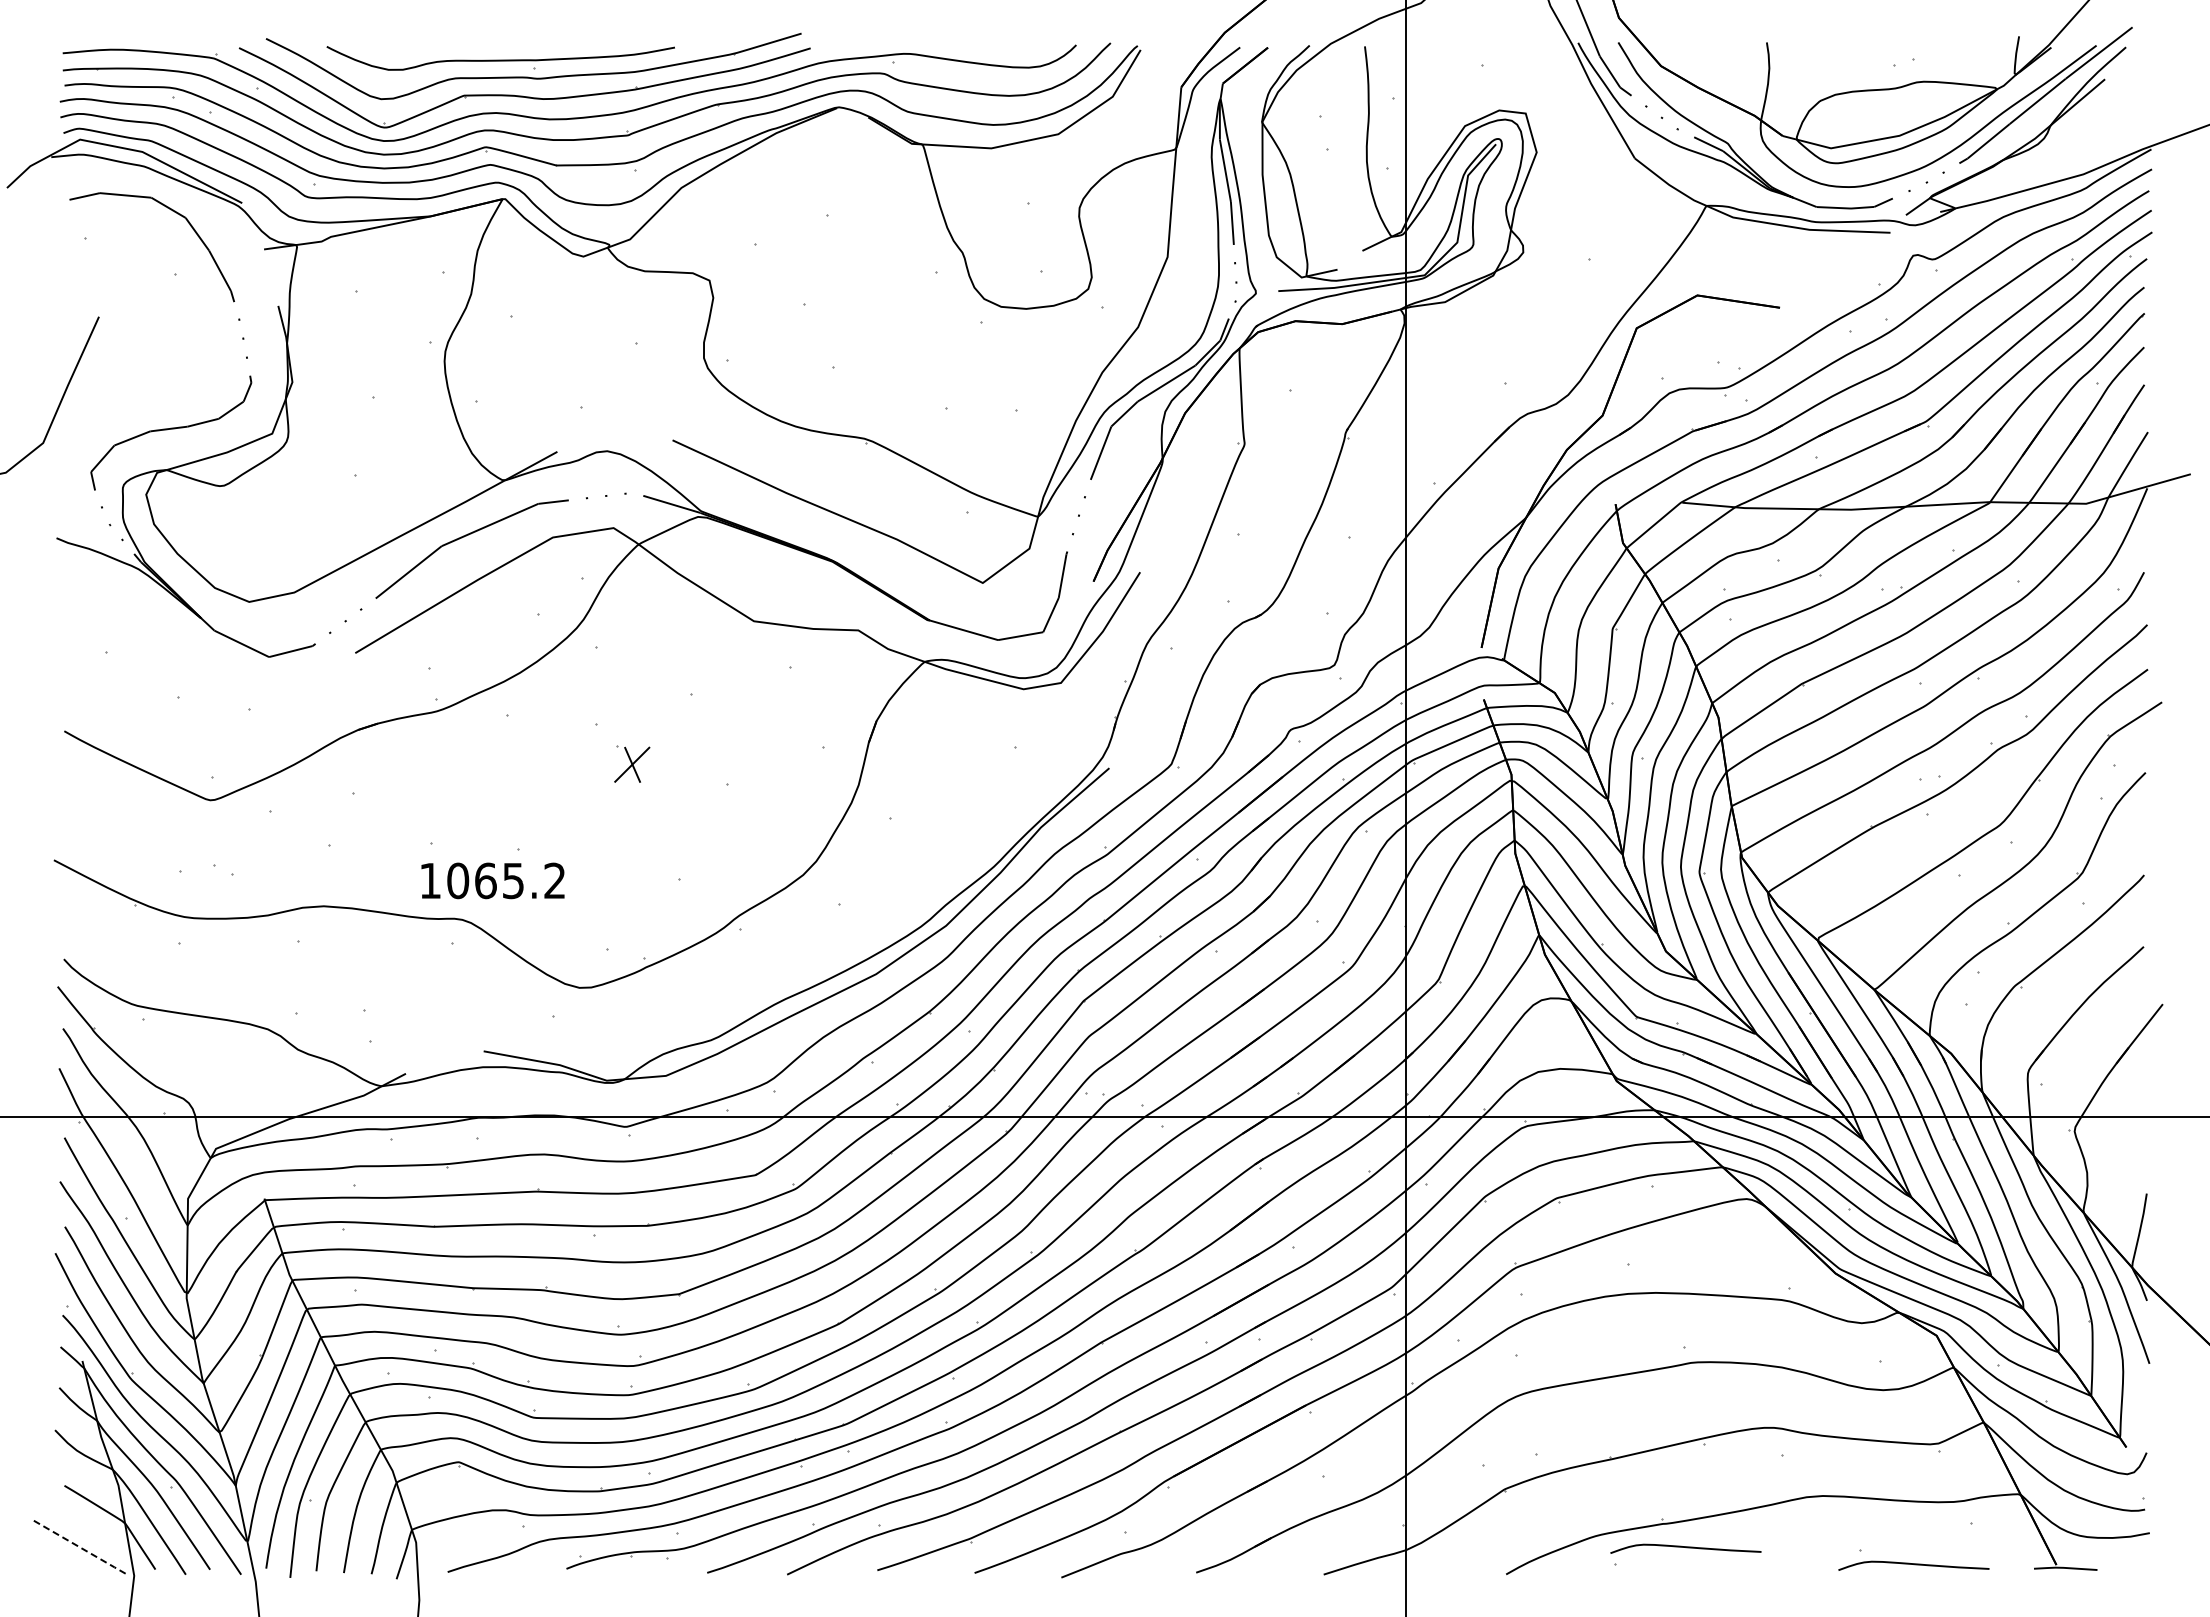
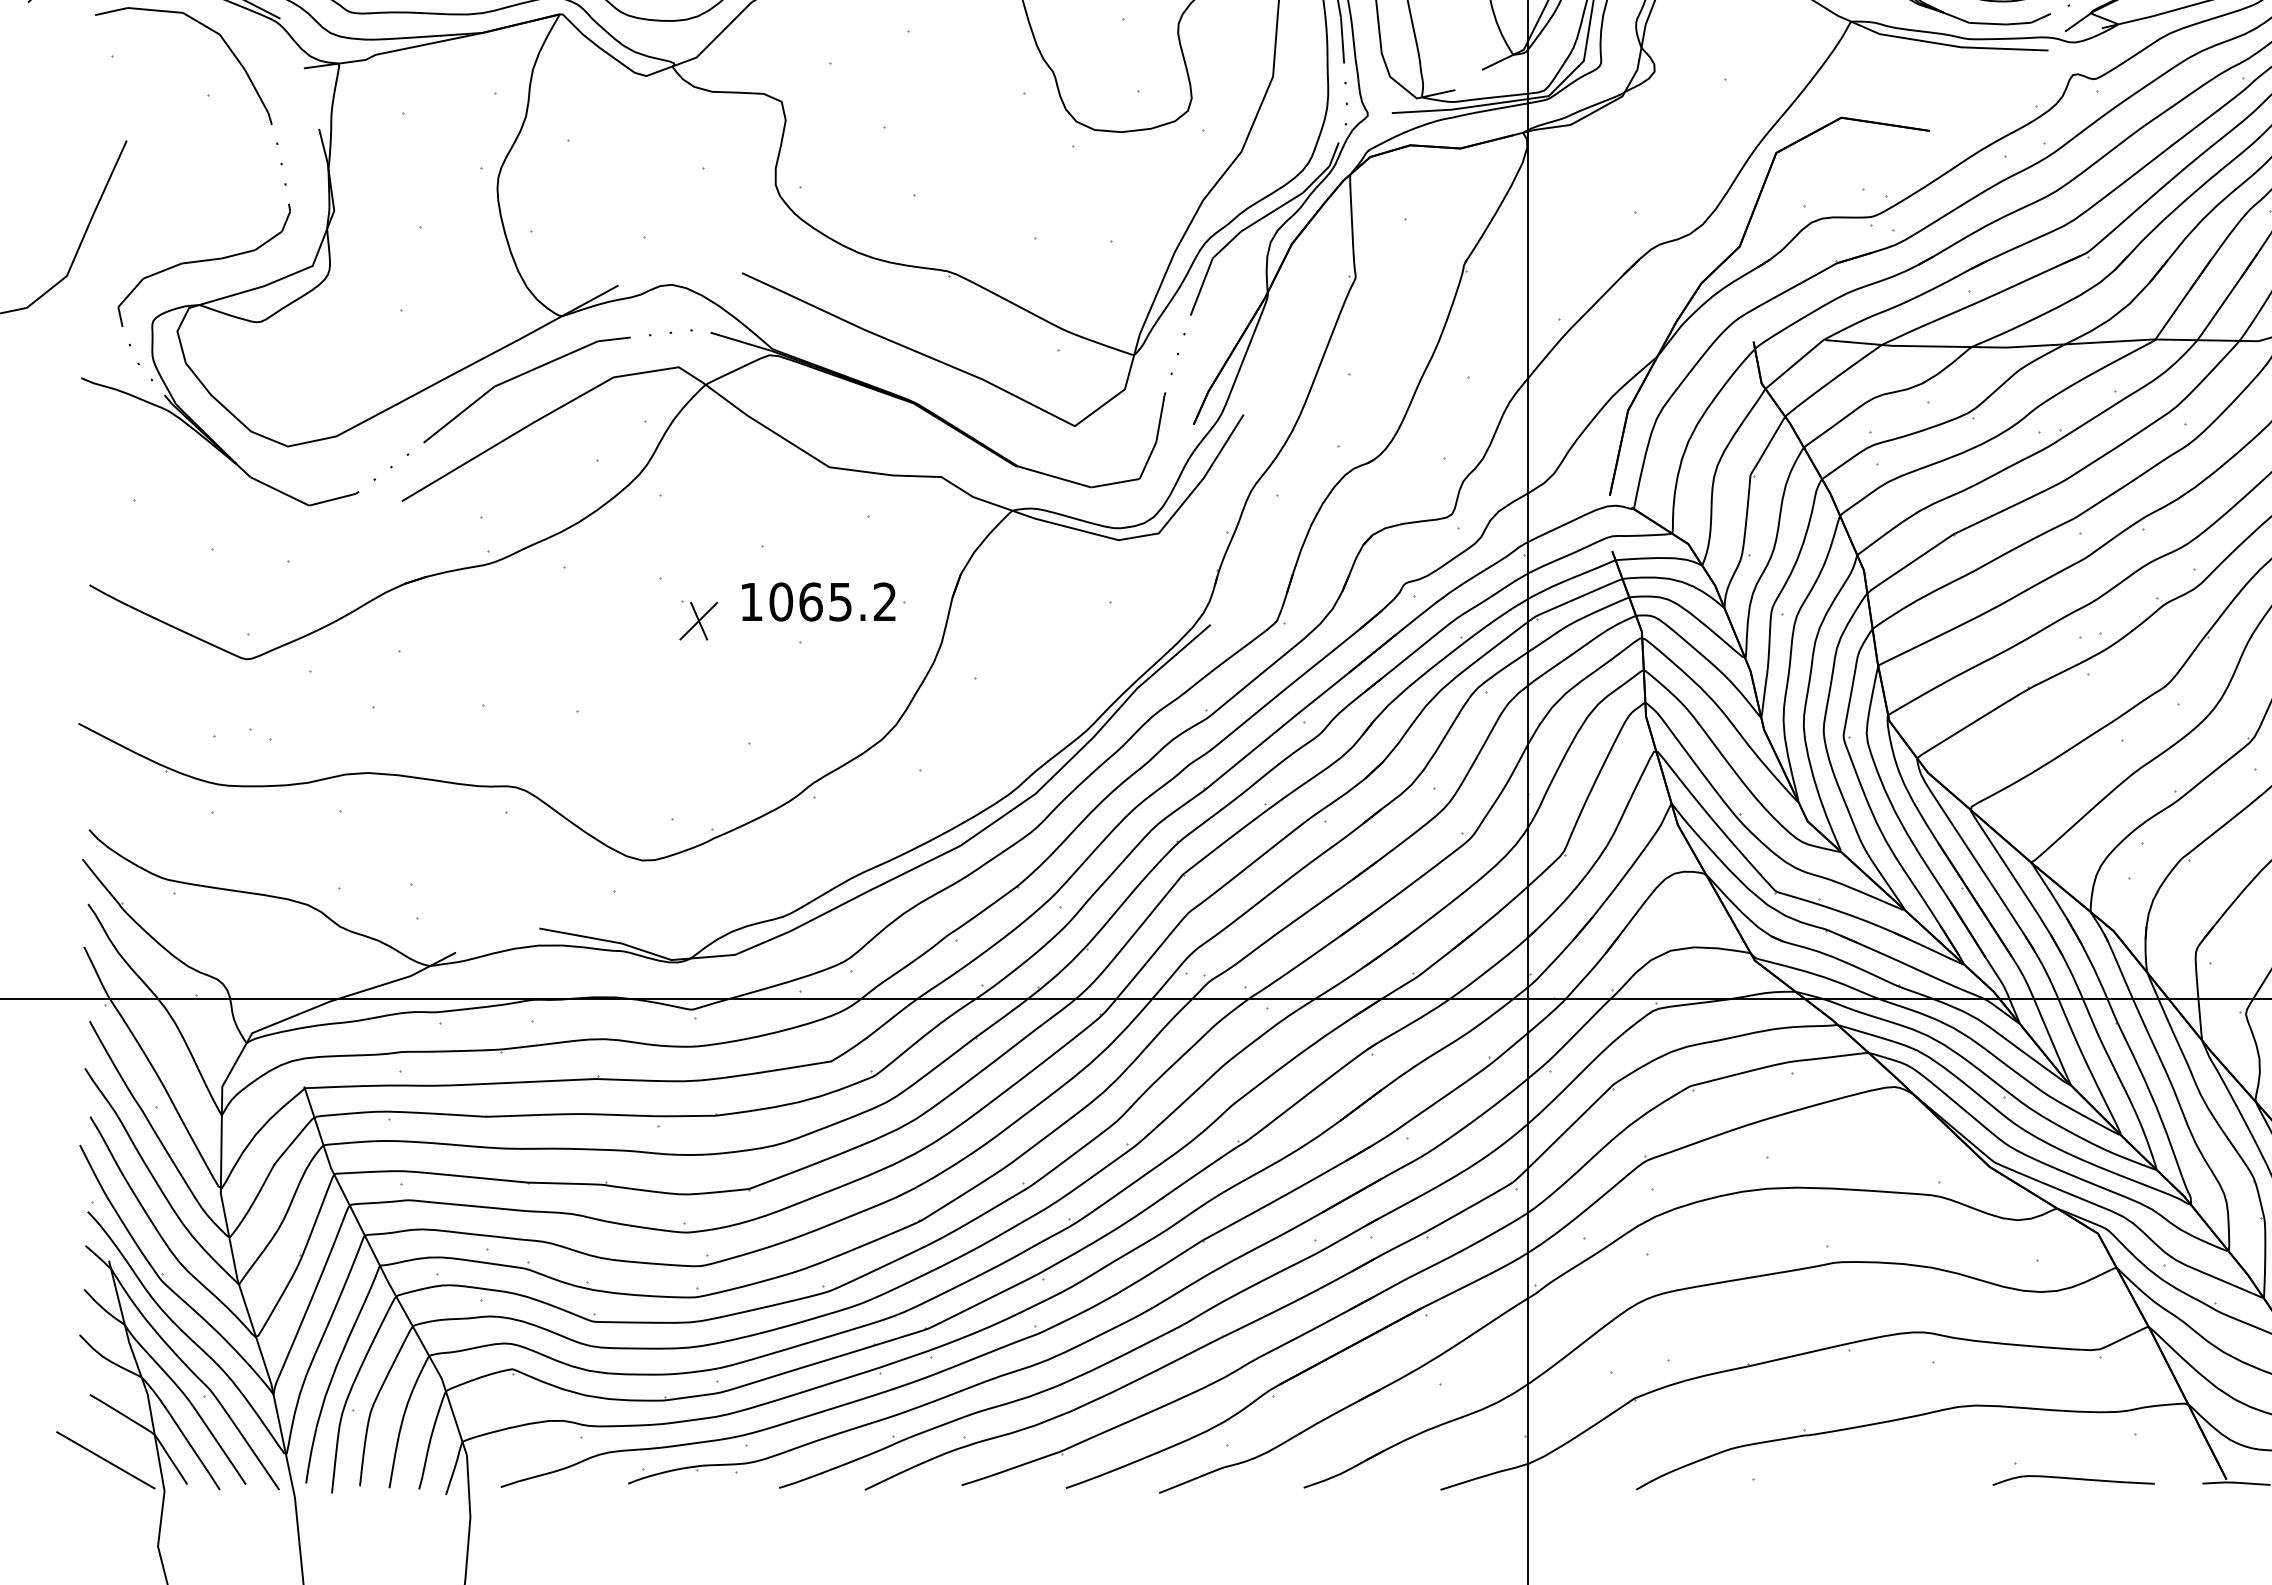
part: (492, 880) -> (818, 601), moved
line: (80, 1547) -> (106, 1460), dashed -> solid
curve: (1685, 1547) -> (1828, 1460), removed

